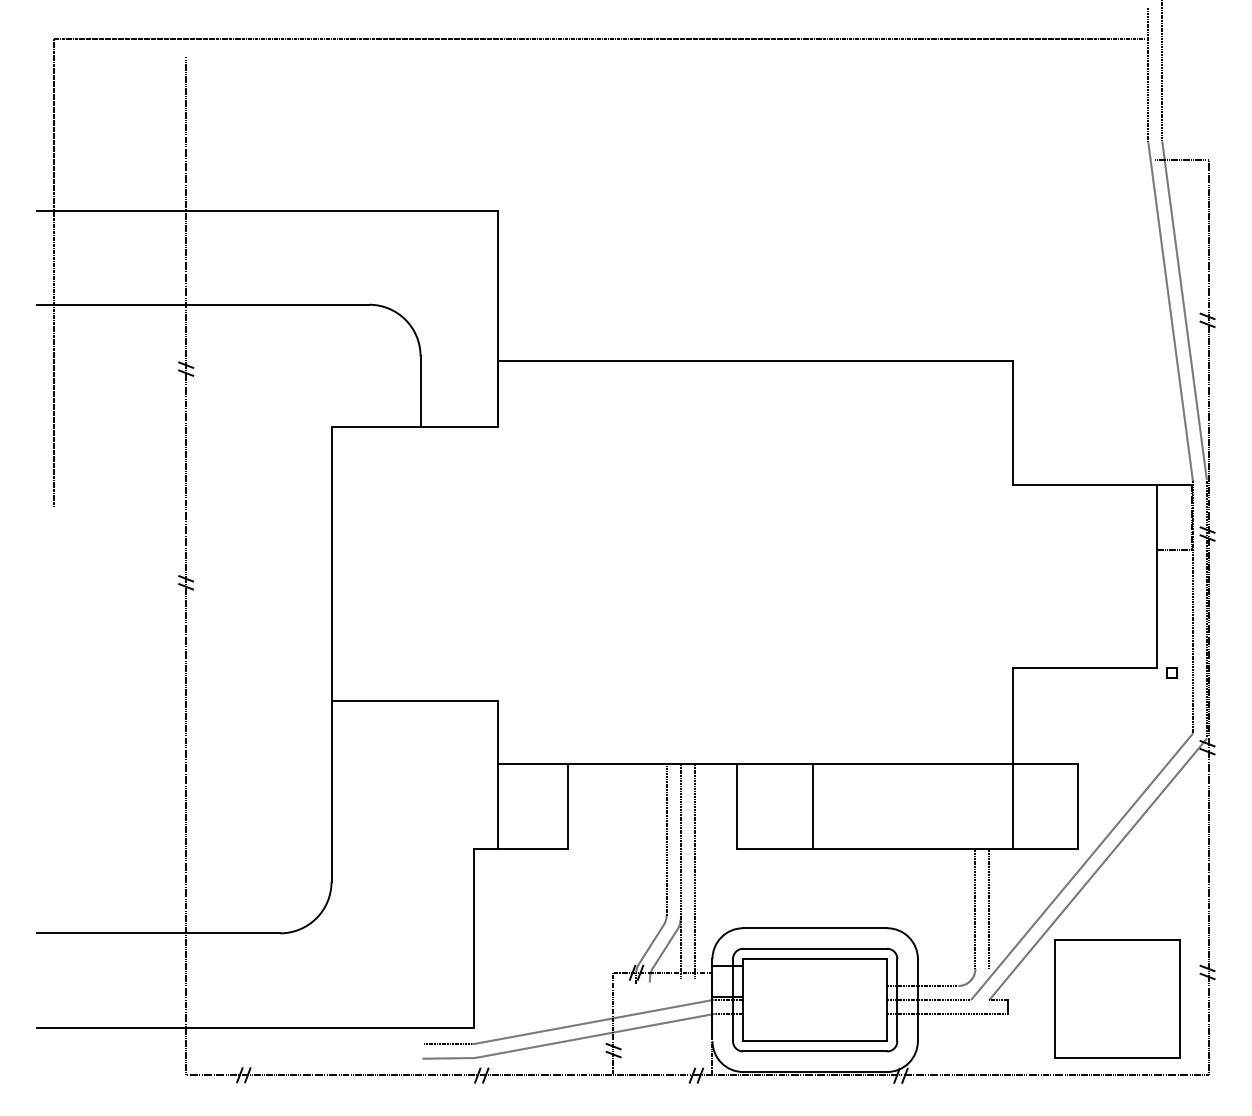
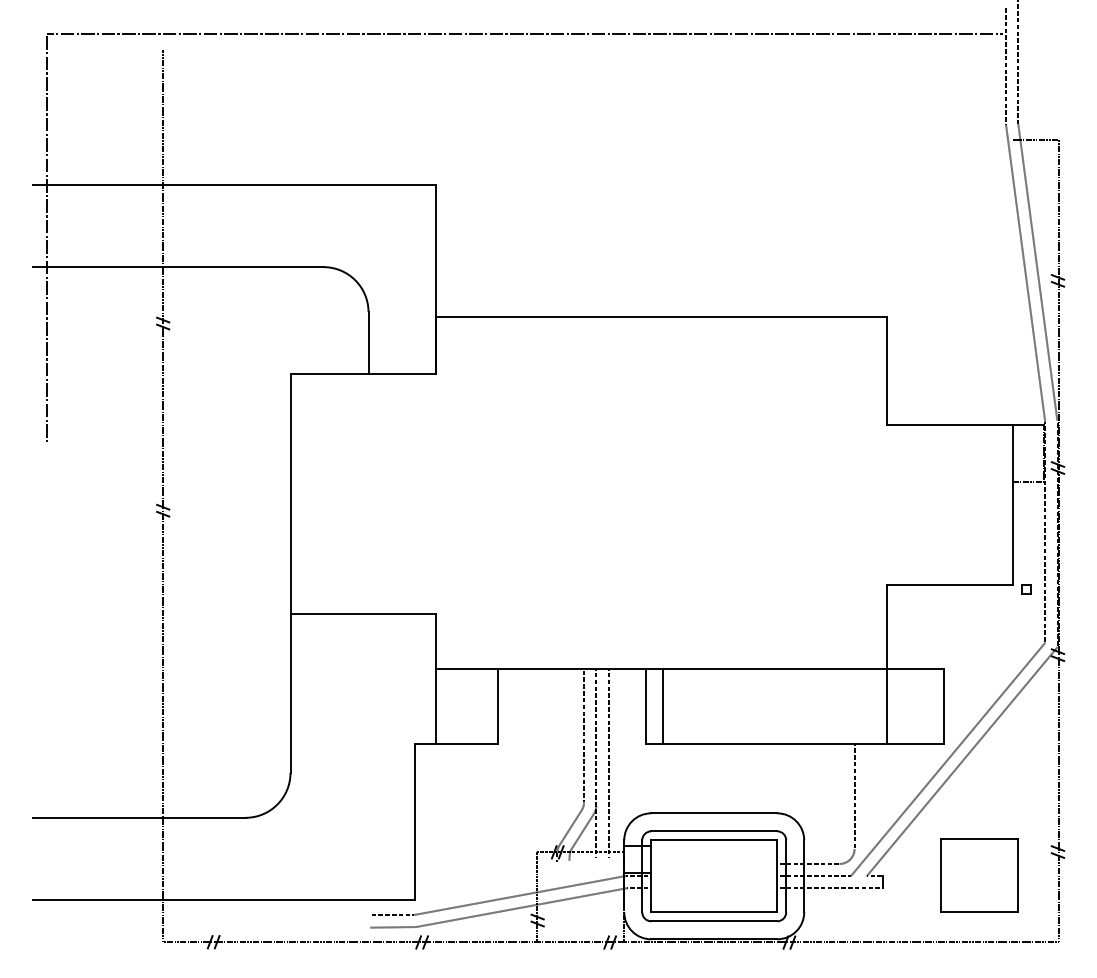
line: (812, 806) -> (662, 706), moved
line: (988, 909) -> (866, 796), removed
part: (1117, 999) -> (979, 875), size x0.7

